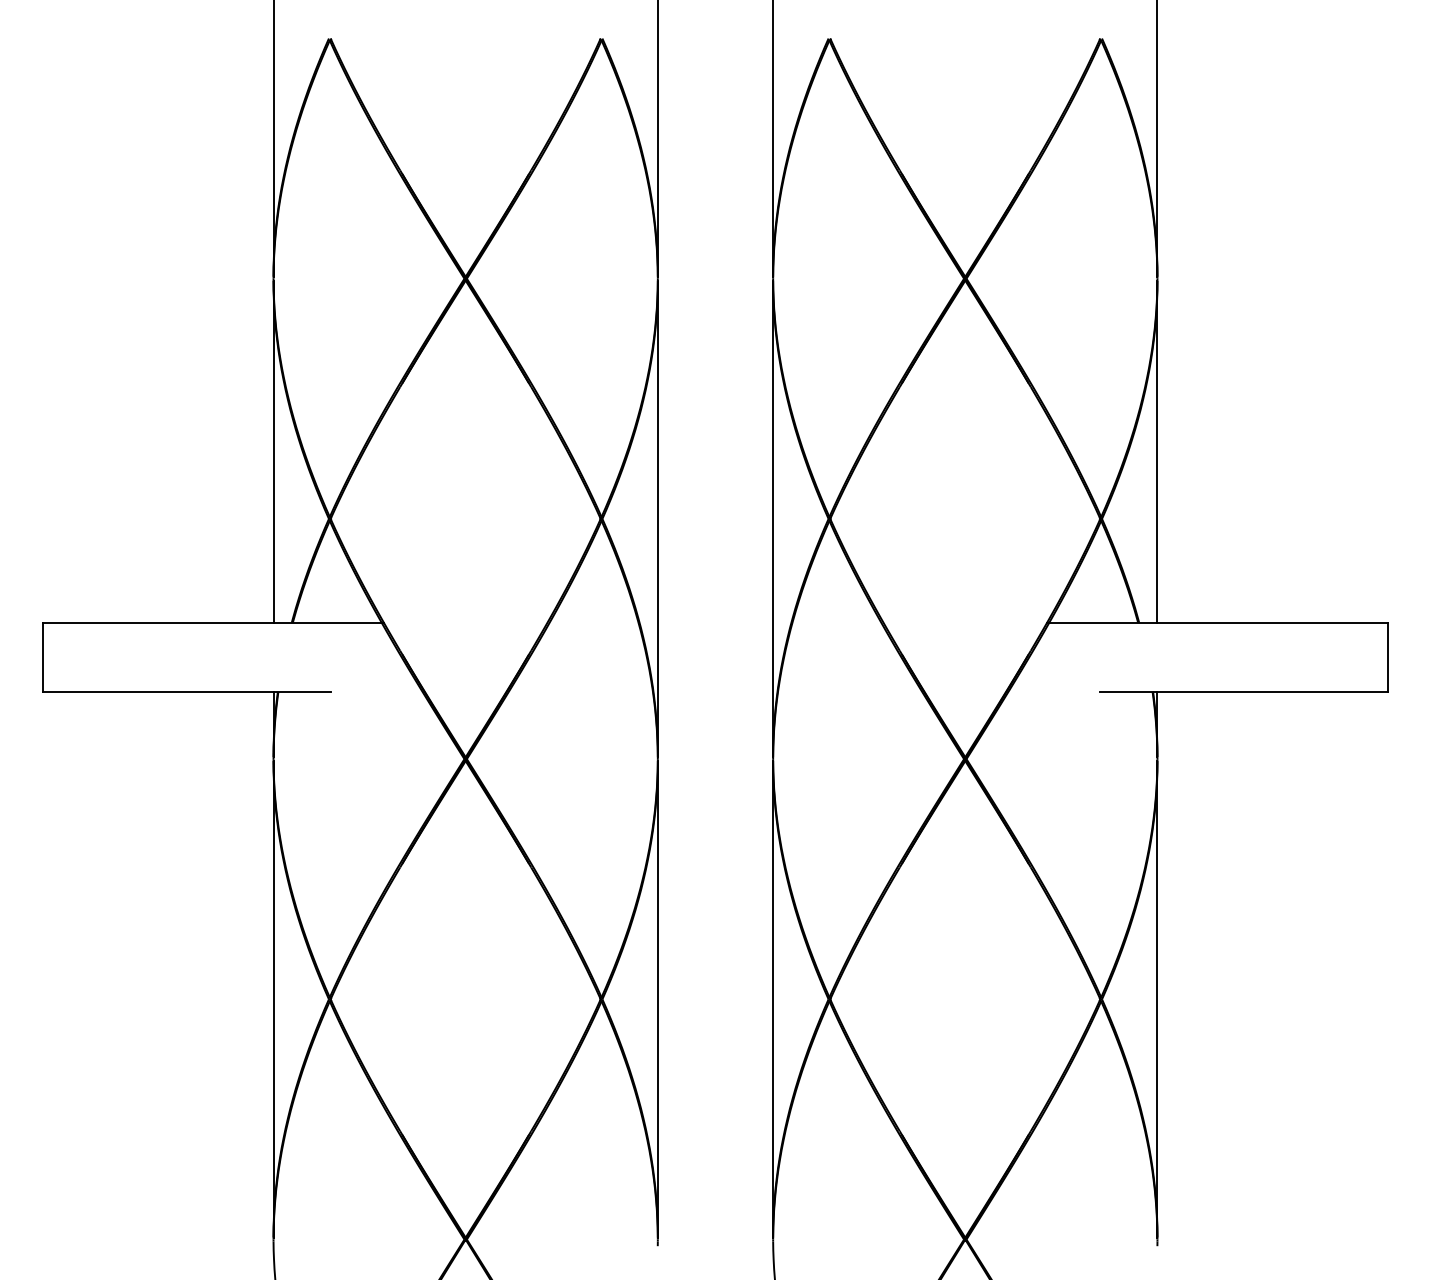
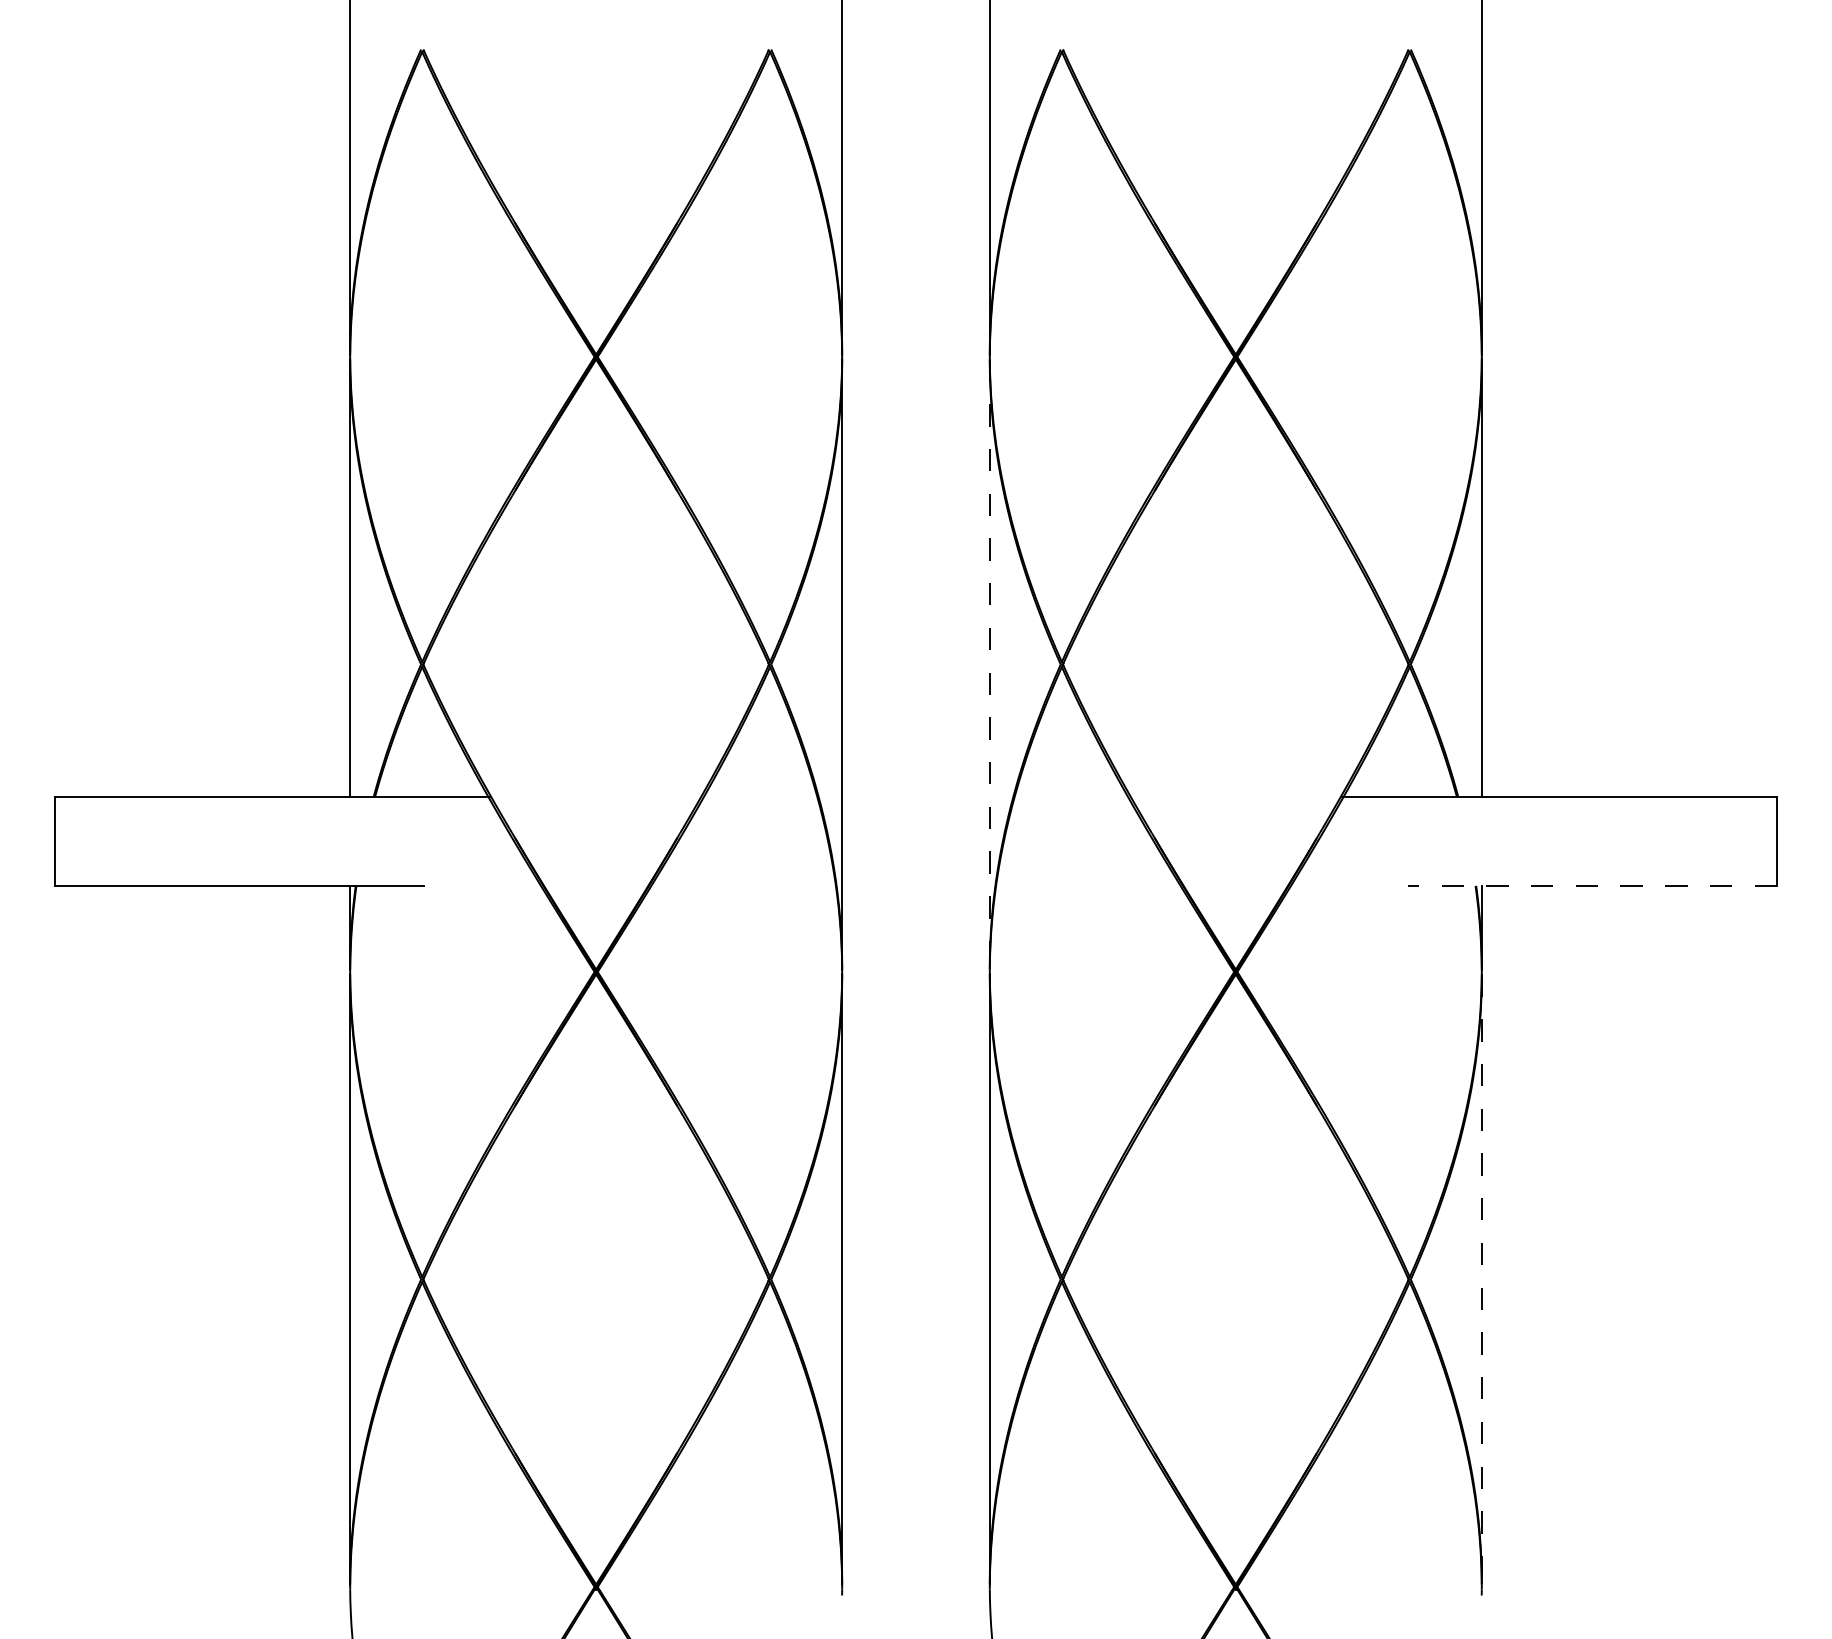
line: (773, 519) -> (990, 665), solid -> dashed
line: (1243, 691) -> (1591, 885), solid -> dashed
line: (1157, 999) -> (1481, 1279), solid -> dashed

